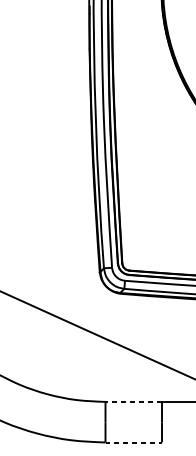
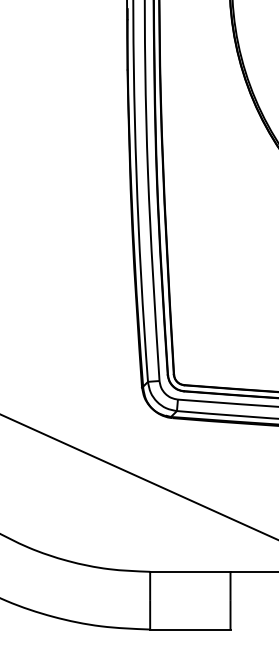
line: (133, 401) -> (189, 571), dashed -> solid
line: (133, 442) -> (190, 629), dashed -> solid

